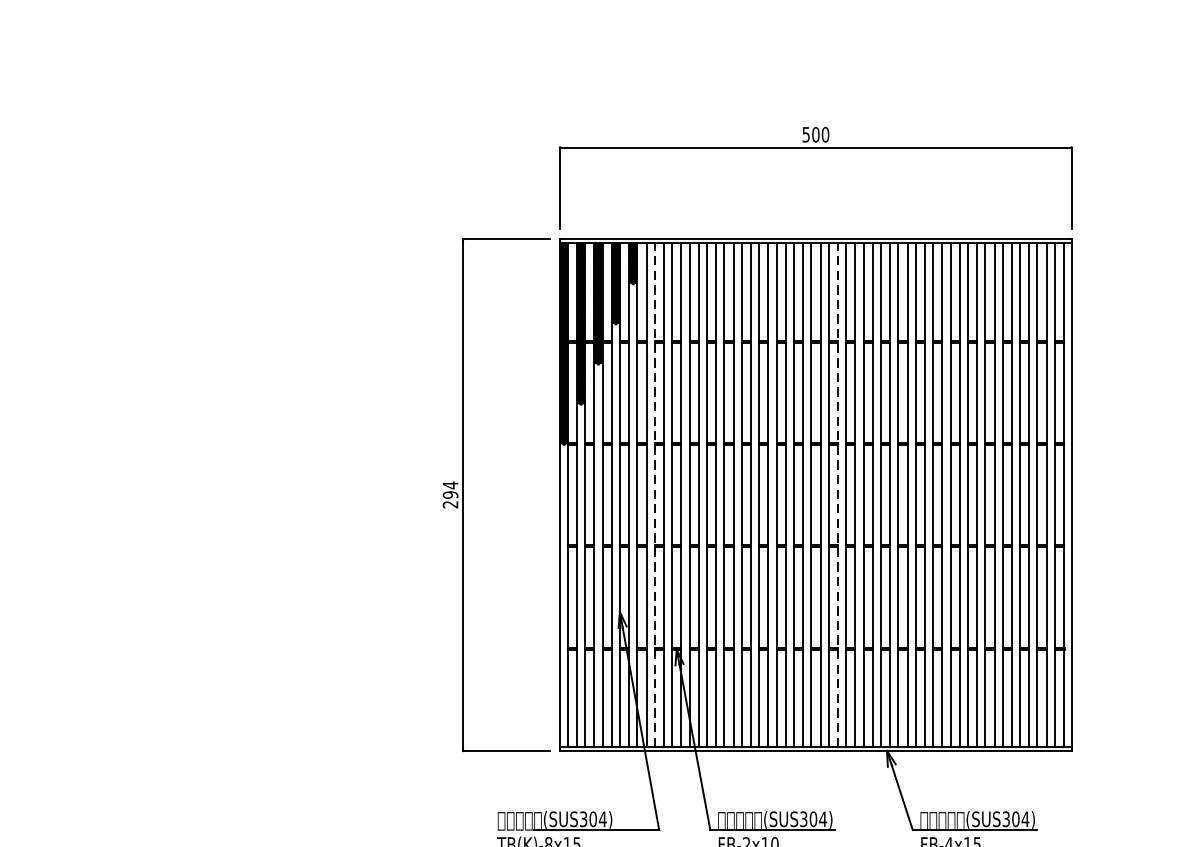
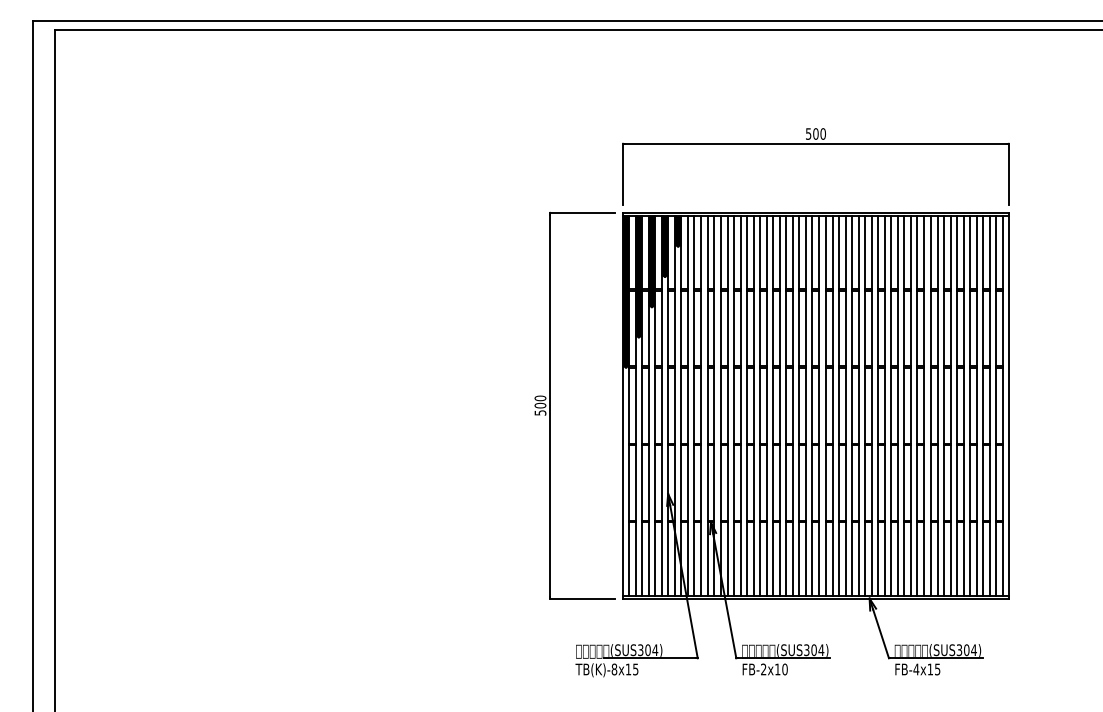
text: (450, 494) -> (540, 405), 294 -> 500
line: (654, 494) -> (694, 405), dashed -> solid
line: (837, 494) -> (832, 405), dashed -> solid

